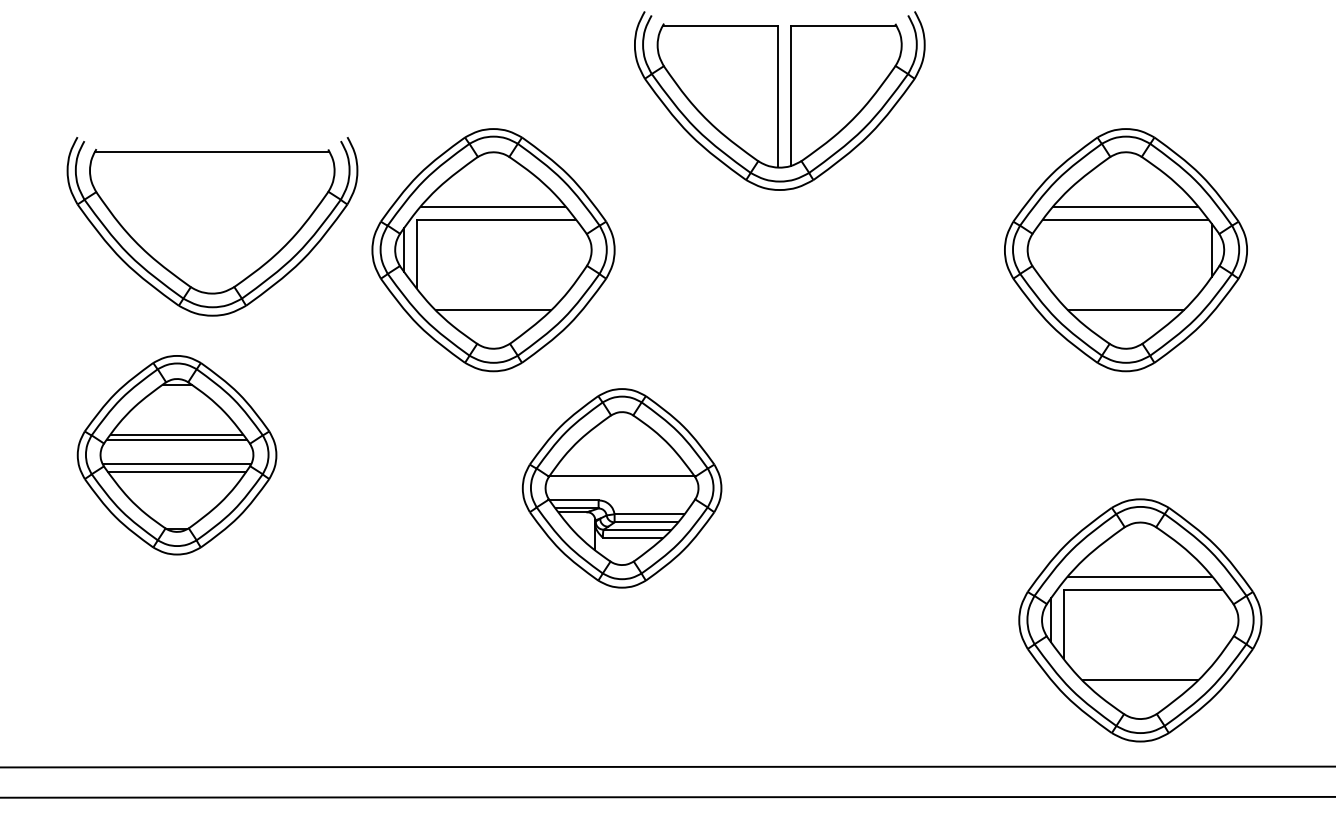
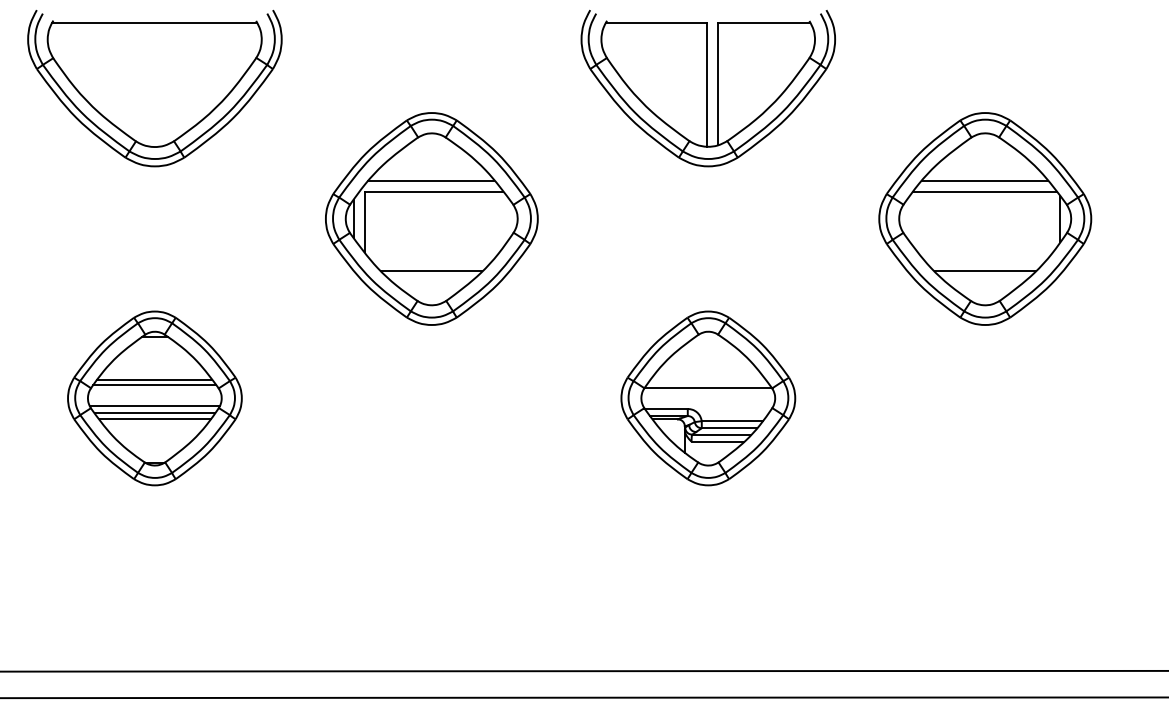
part: (778, 101) -> (707, 88), moved
part: (212, 226) -> (154, 88), moved
line: (176, 479) -> (154, 419), added
part: (622, 488) -> (708, 398), moved
part: (1139, 619) -> (997, 542), removed

